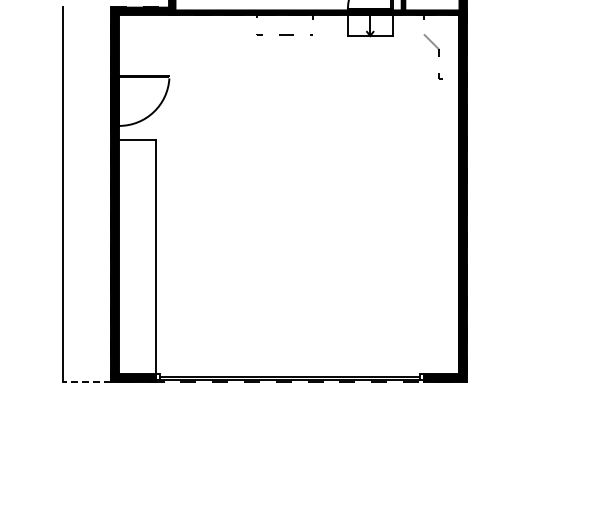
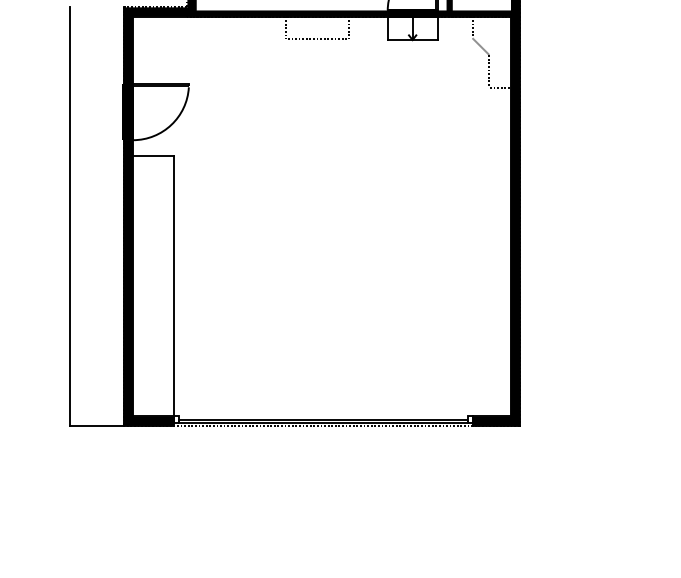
line: (86, 382) -> (96, 426), dashed -> solid

